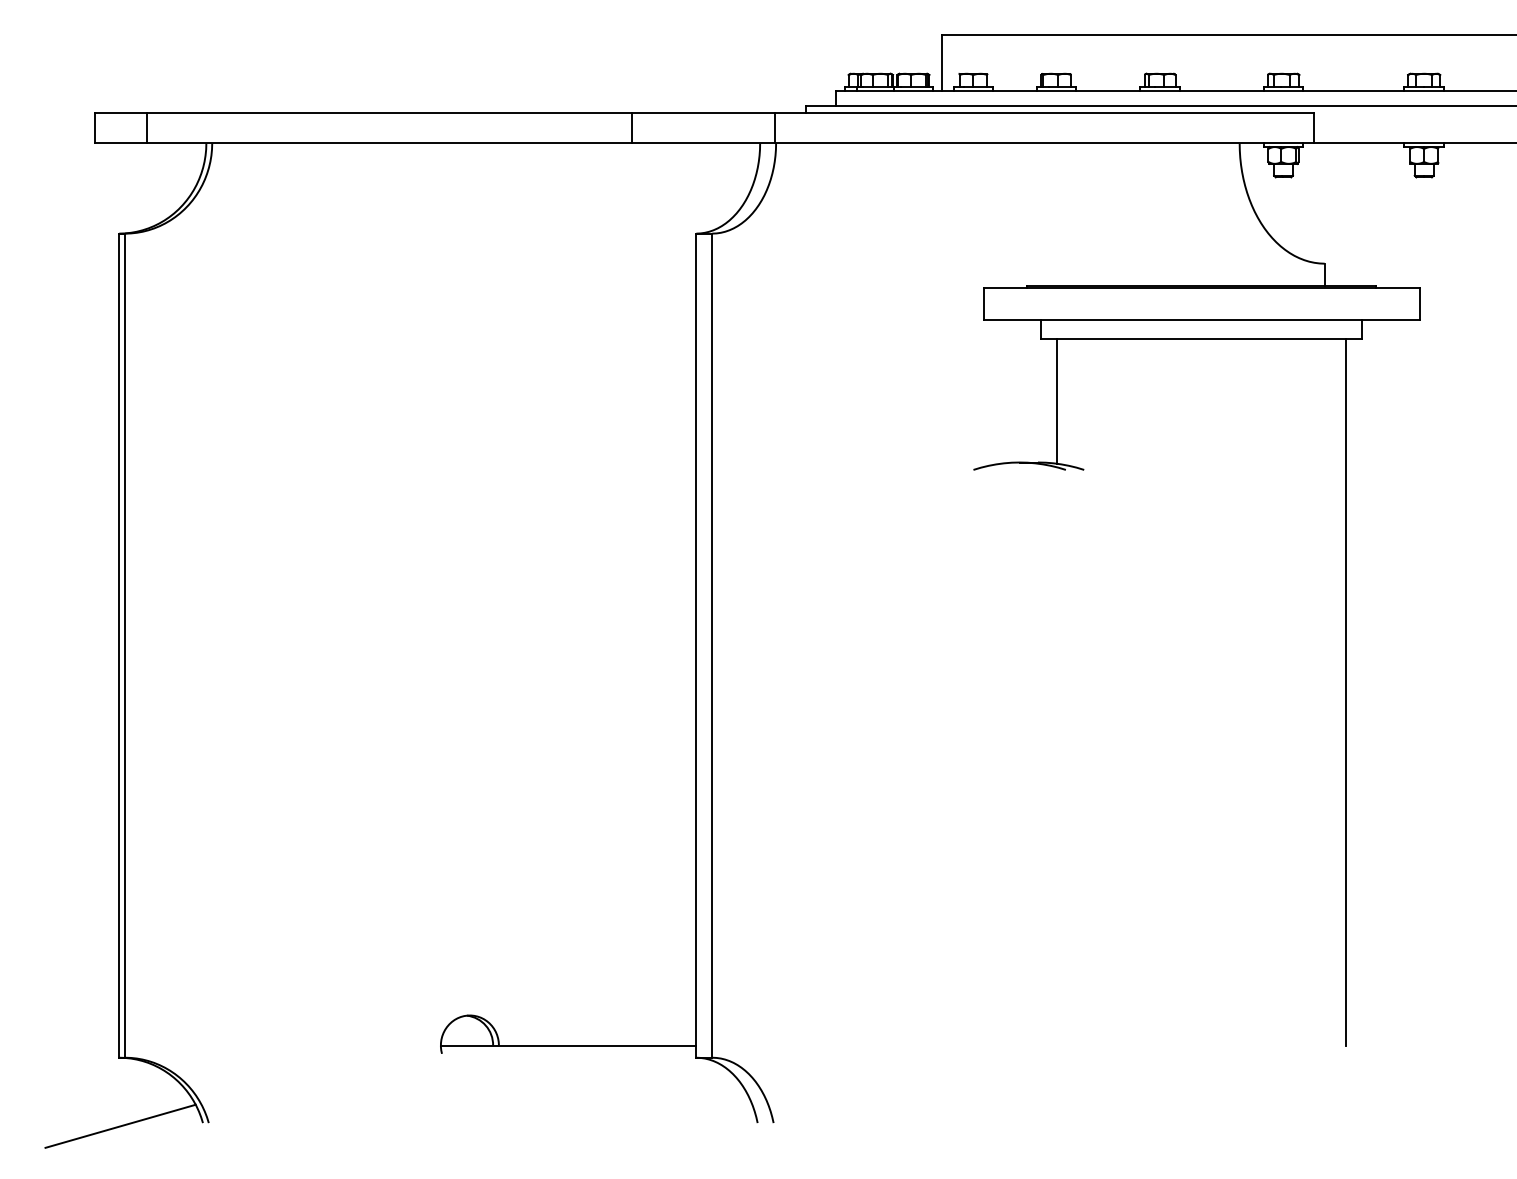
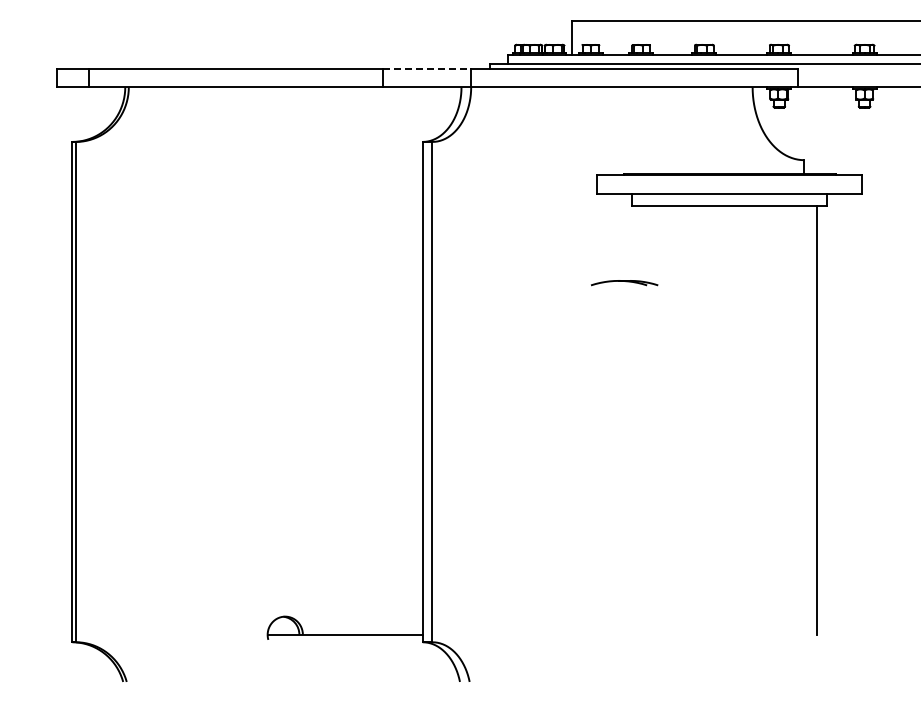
line: (704, 112) -> (427, 68), solid -> dashed
line: (1056, 400) -> (641, 243), removed
line: (119, 1125) -> (72, 683), removed

